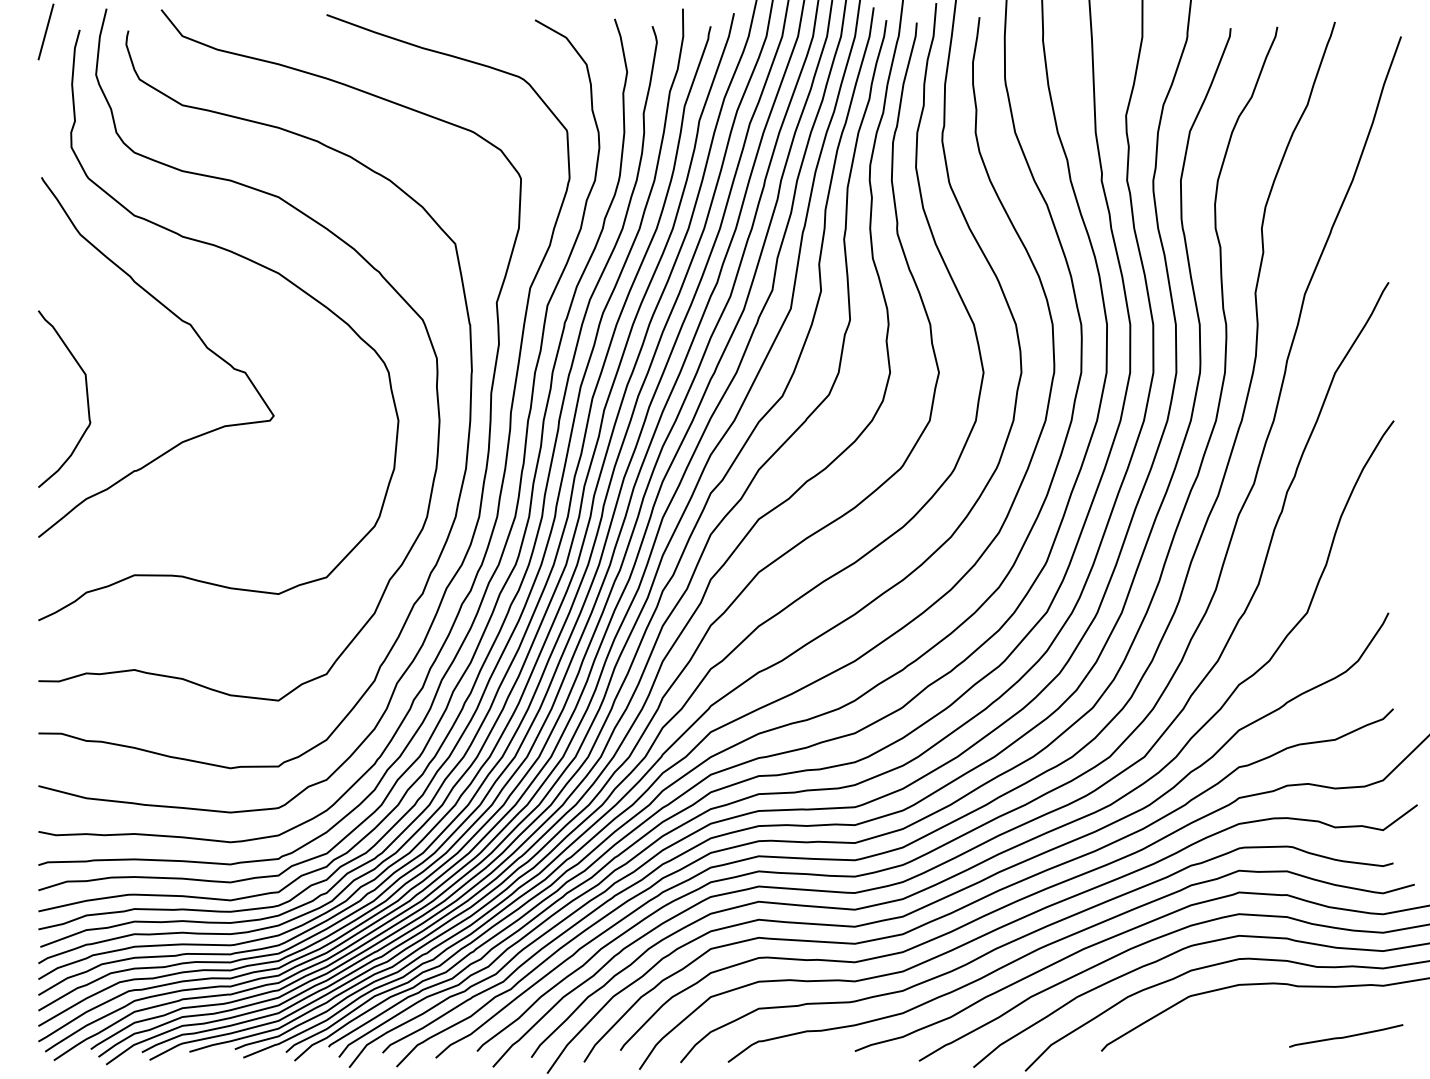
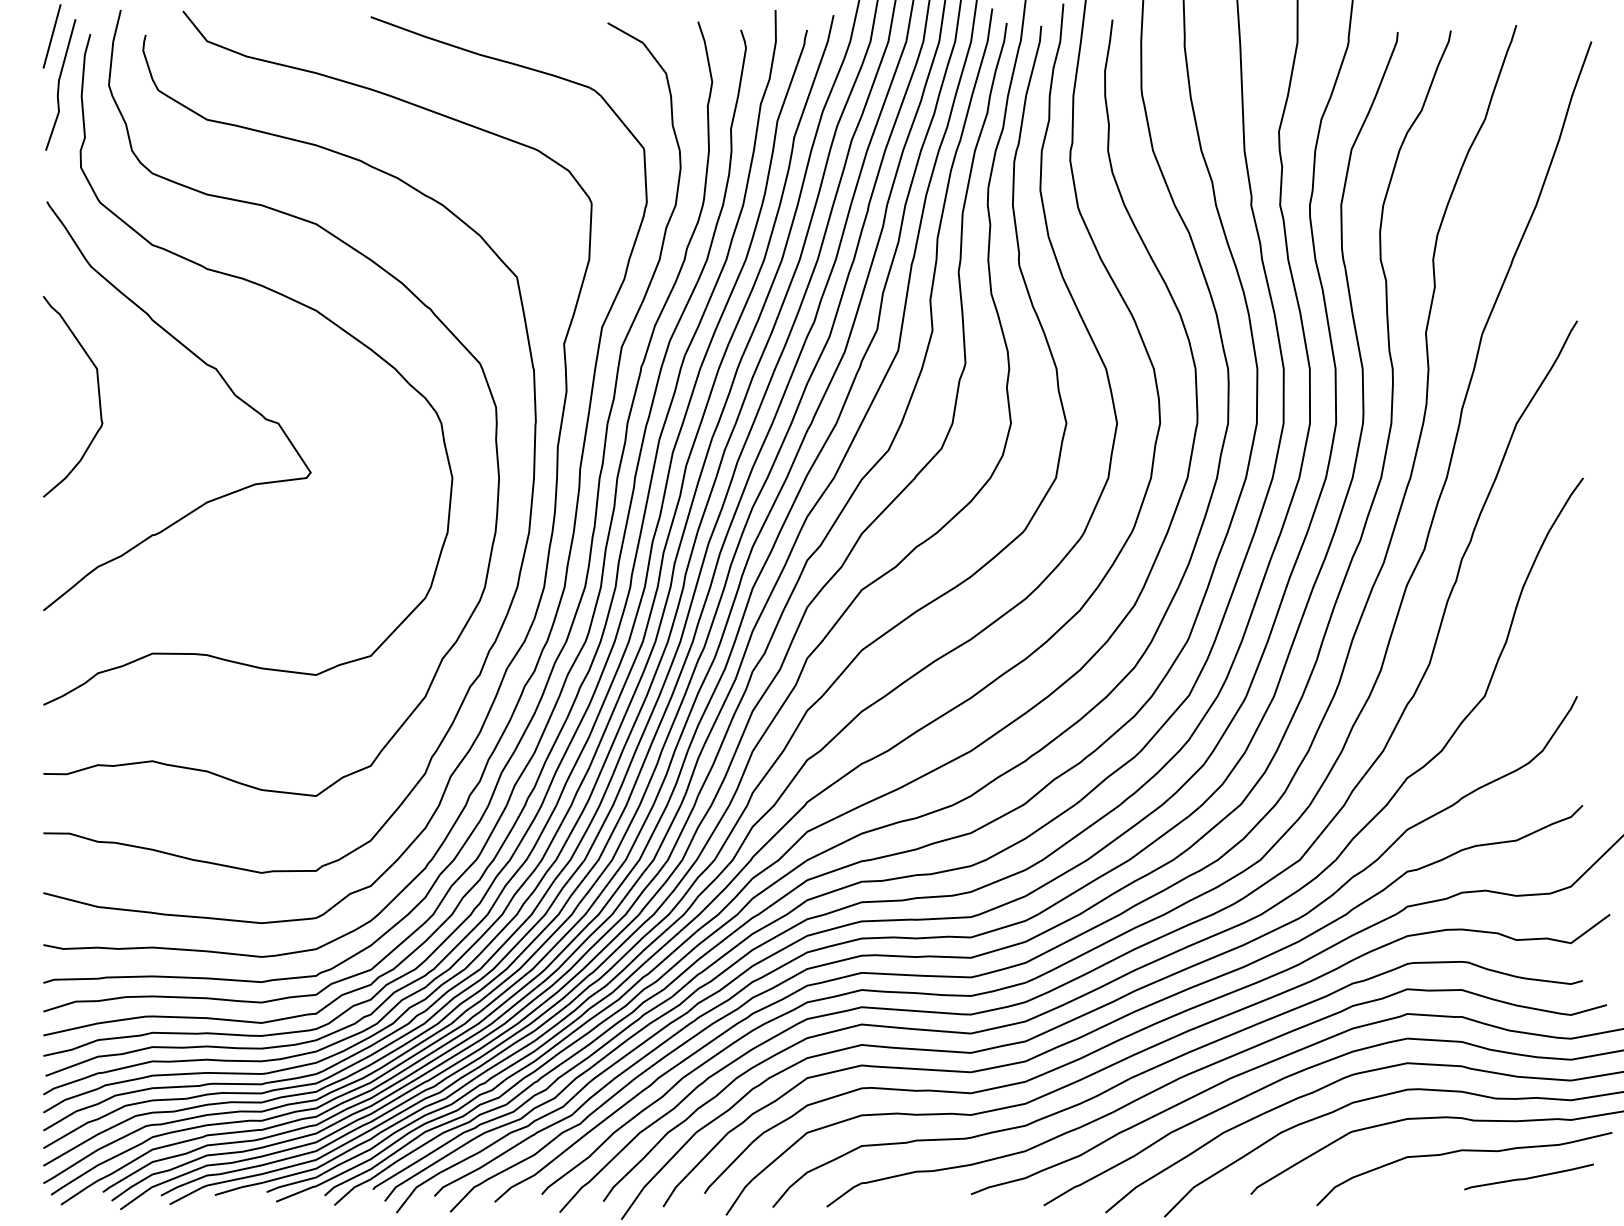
line: (52, 74) -> (59, 84), added
curve: (86, 398) -> (98, 396), moved
curve: (1289, 1013) -> (1464, 1151), added

